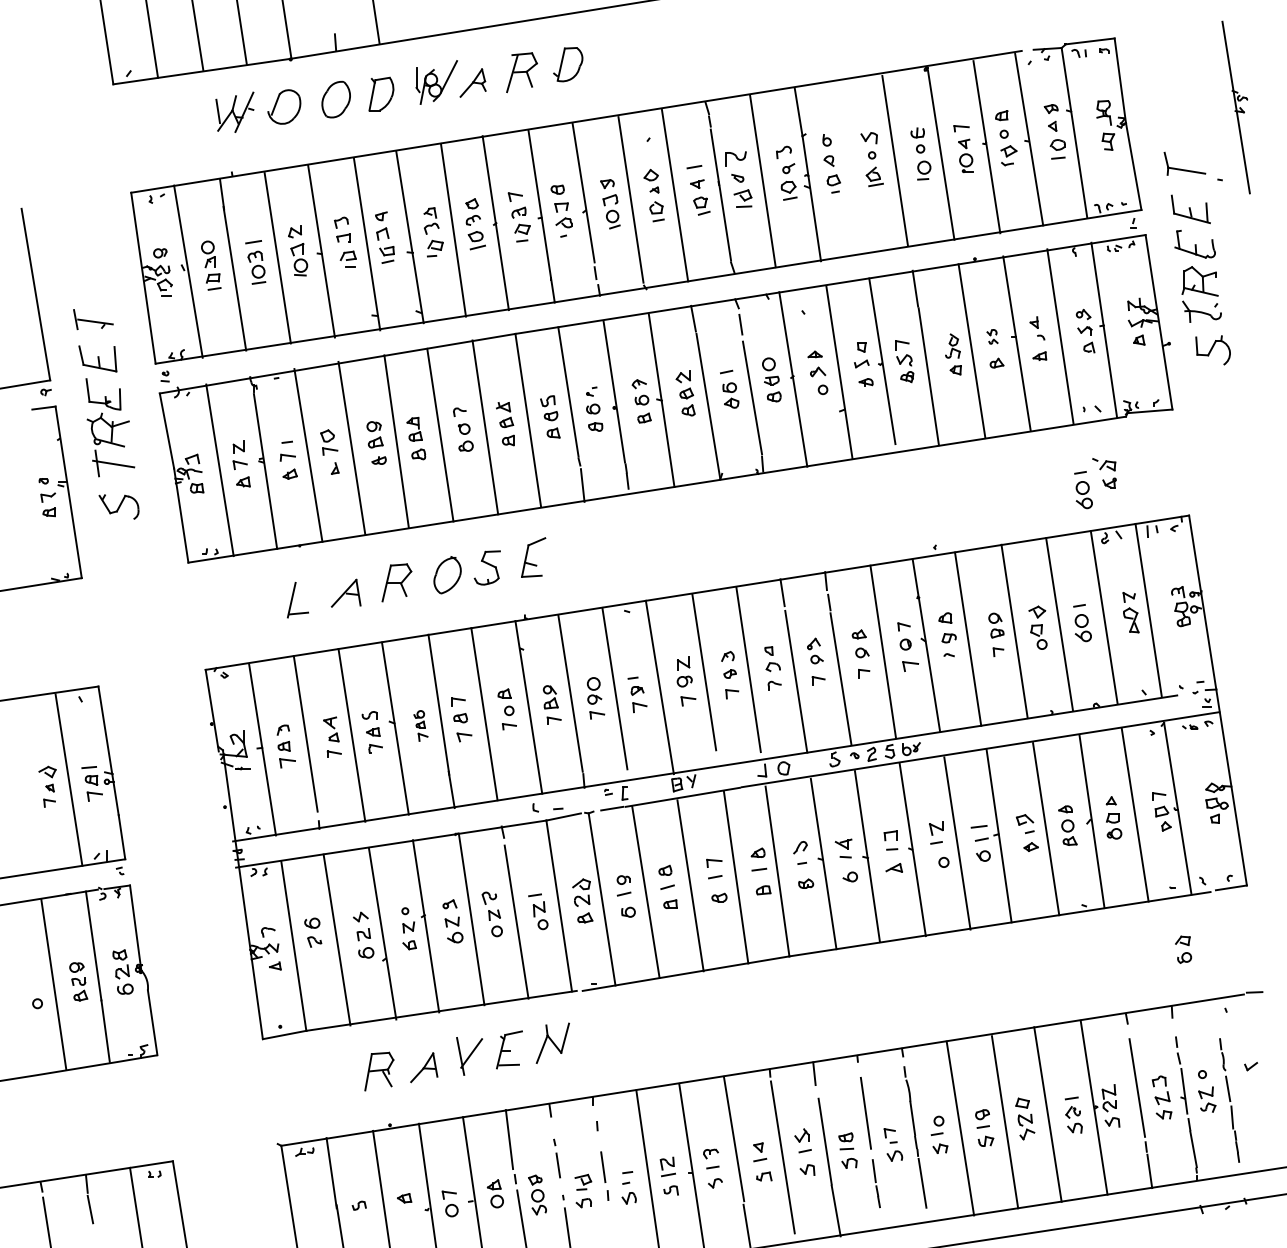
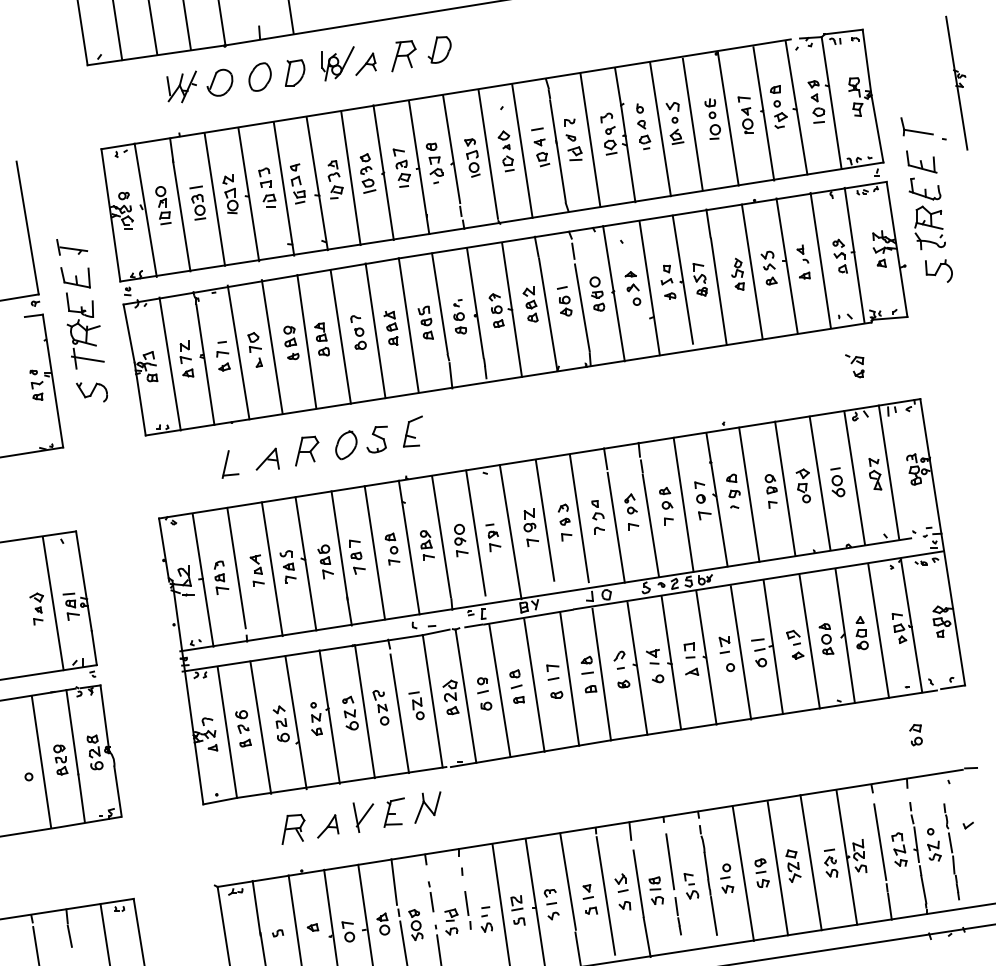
part: (736, 158) -> (569, 122), size x0.62
line: (853, 167) -> (660, 129), added
part: (992, 336) -> (768, 260), size x1.67
part: (1083, 490) -> (838, 379), removed
part: (420, 725) -> (325, 561), size x1.43
part: (317, 959) -> (245, 742), added

